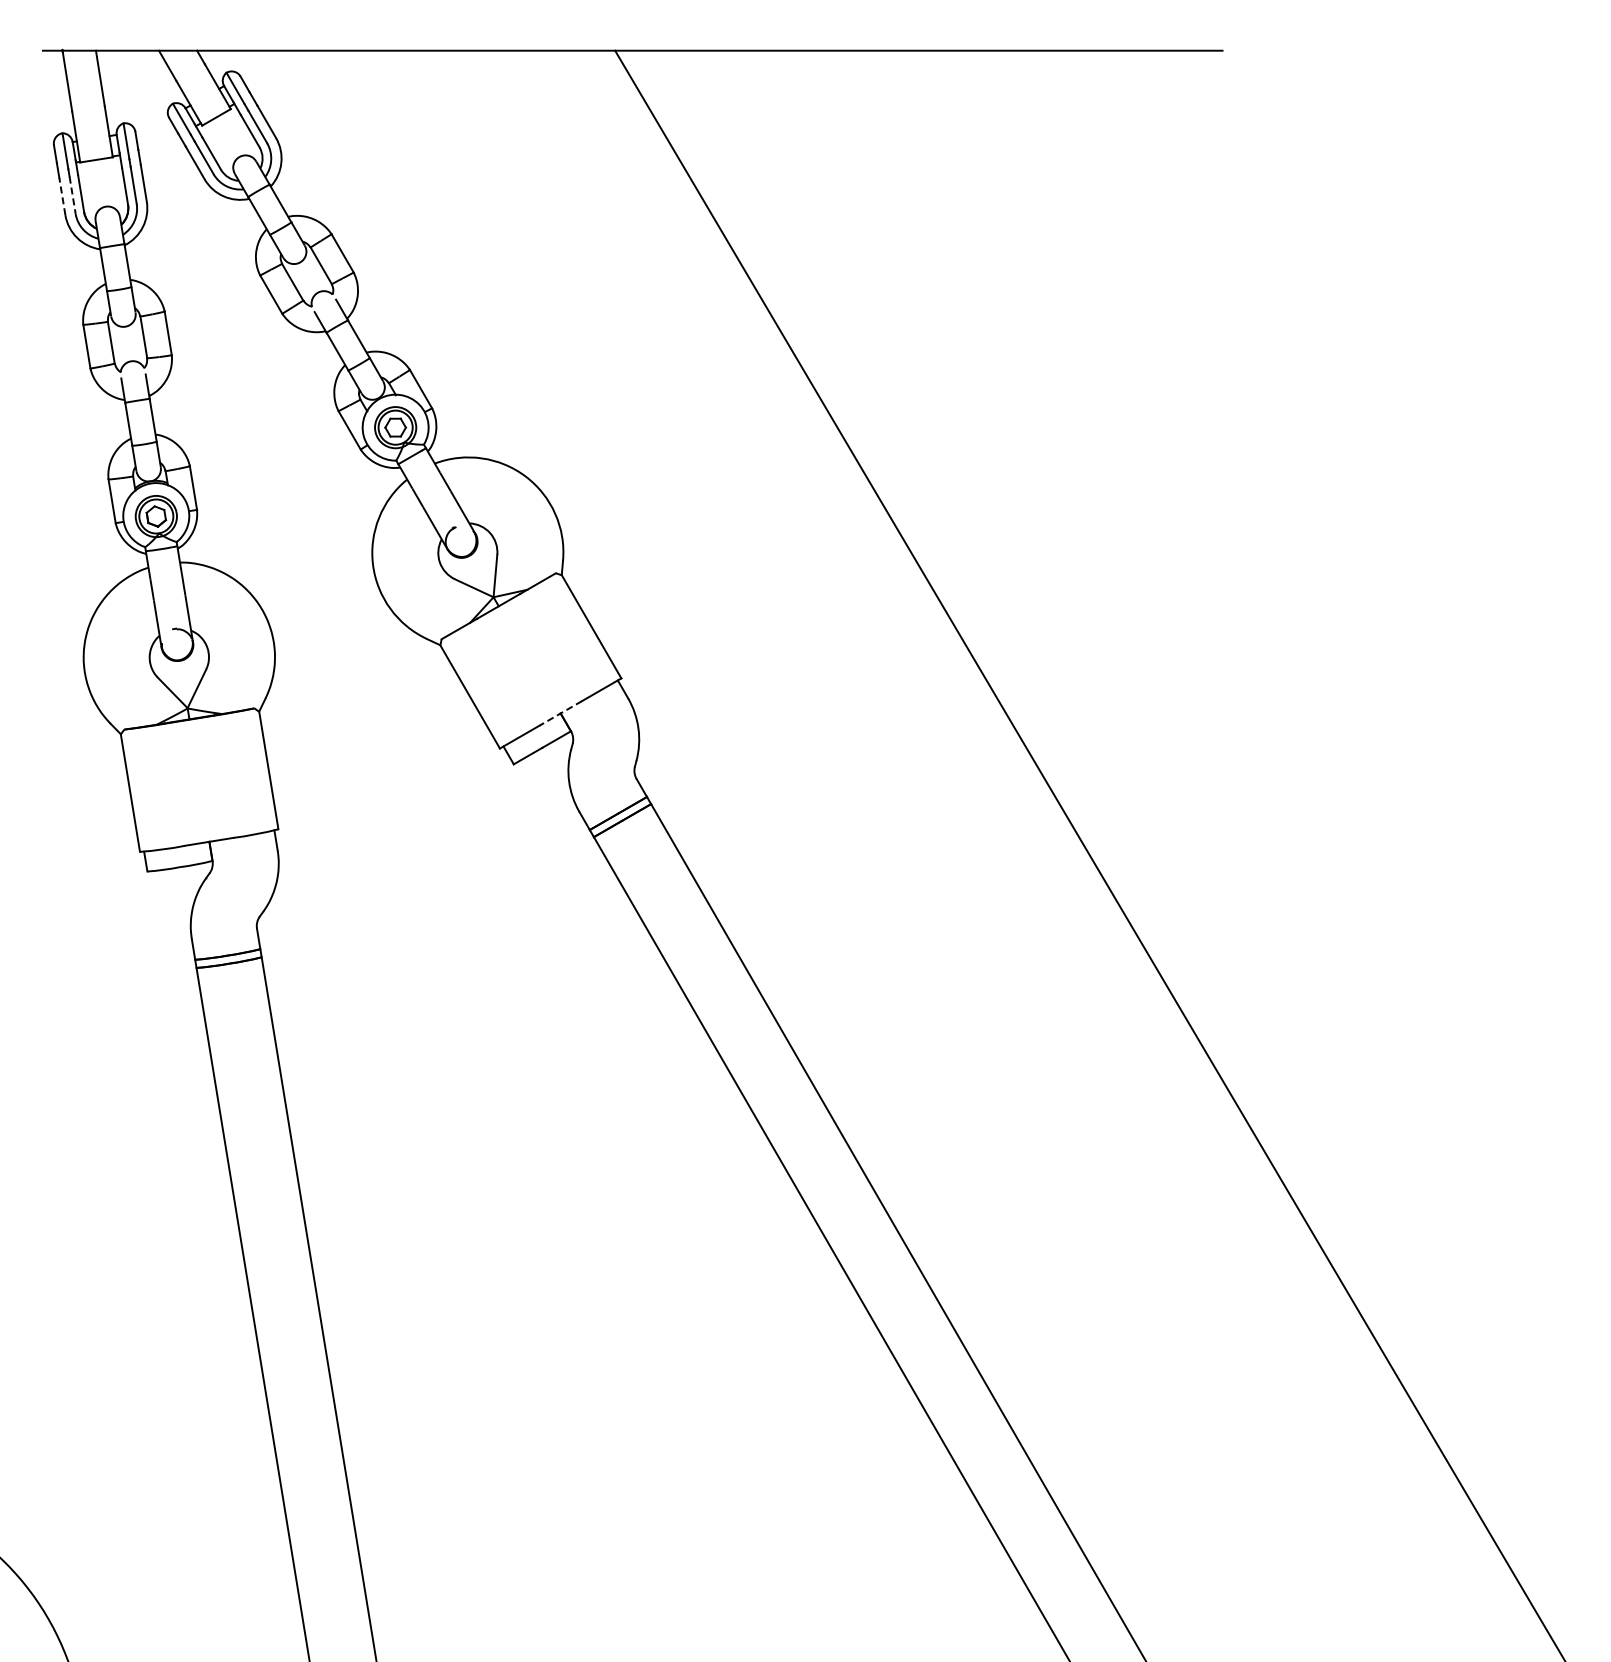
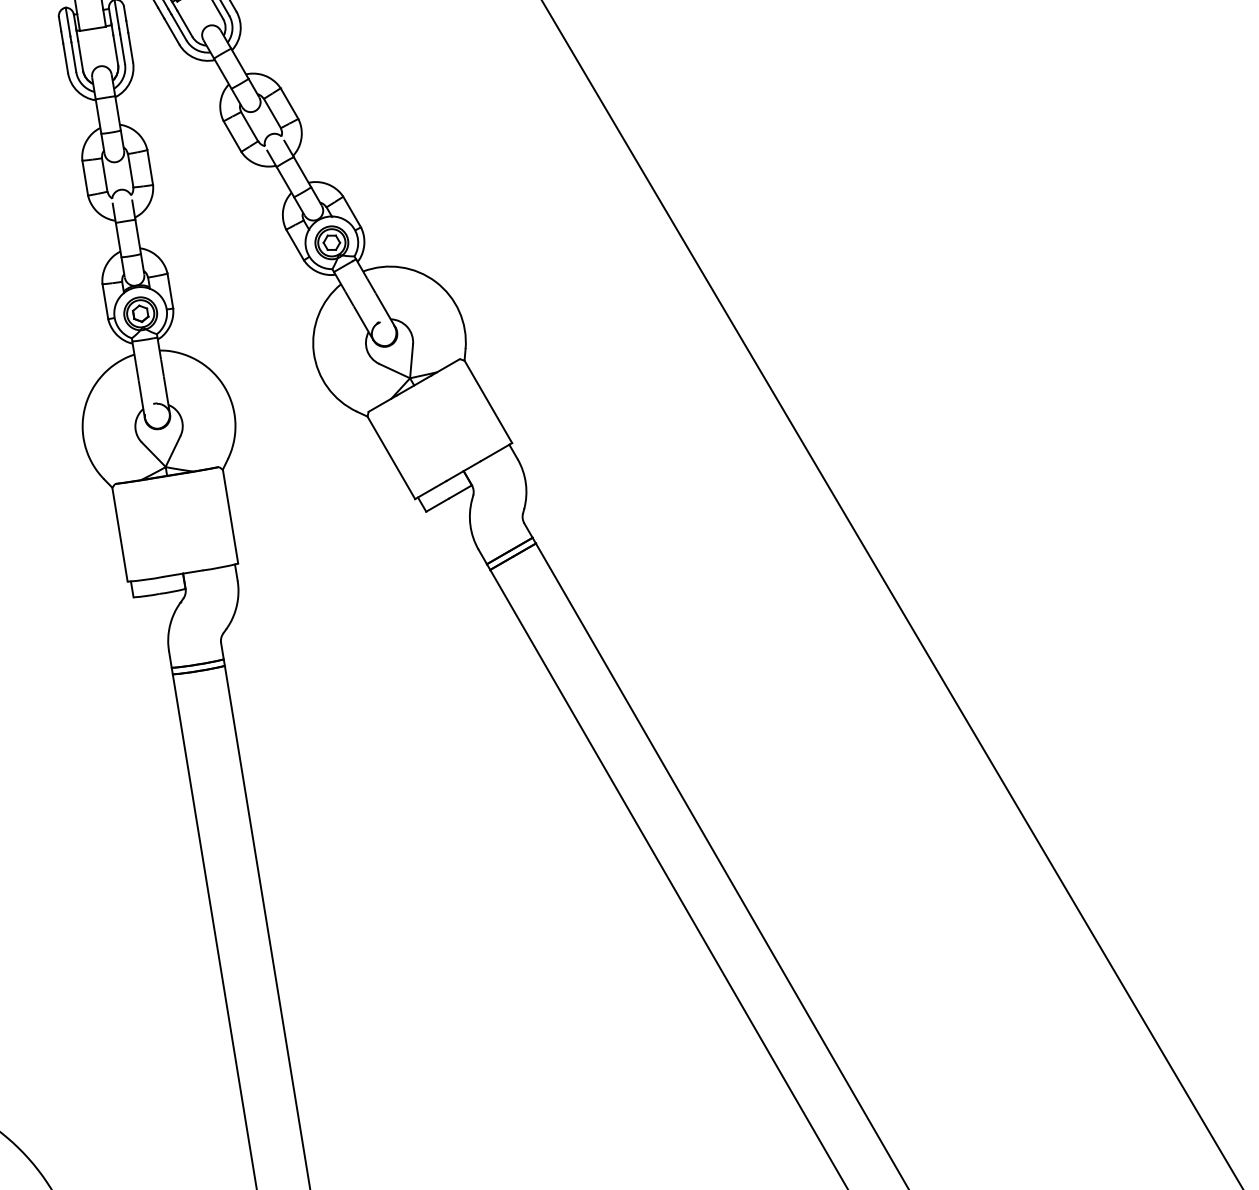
line: (72, 195) -> (73, 57), dashed -> solid
line: (62, 196) -> (65, 58), dashed -> solid
line: (560, 713) -> (463, 471), dashed -> solid

